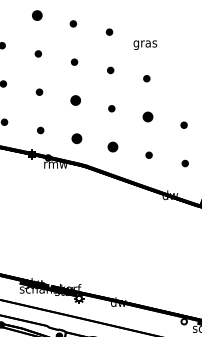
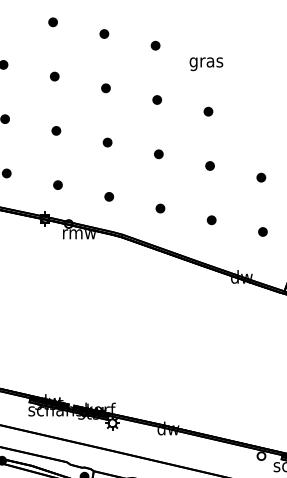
part: (36, 15) -> (52, 22), size x0.62
part: (75, 100) -> (107, 142), size x0.62
part: (147, 116) -> (209, 165), size x0.62
part: (76, 138) -> (108, 196), size x0.62
part: (112, 146) -> (160, 208), size x0.62

